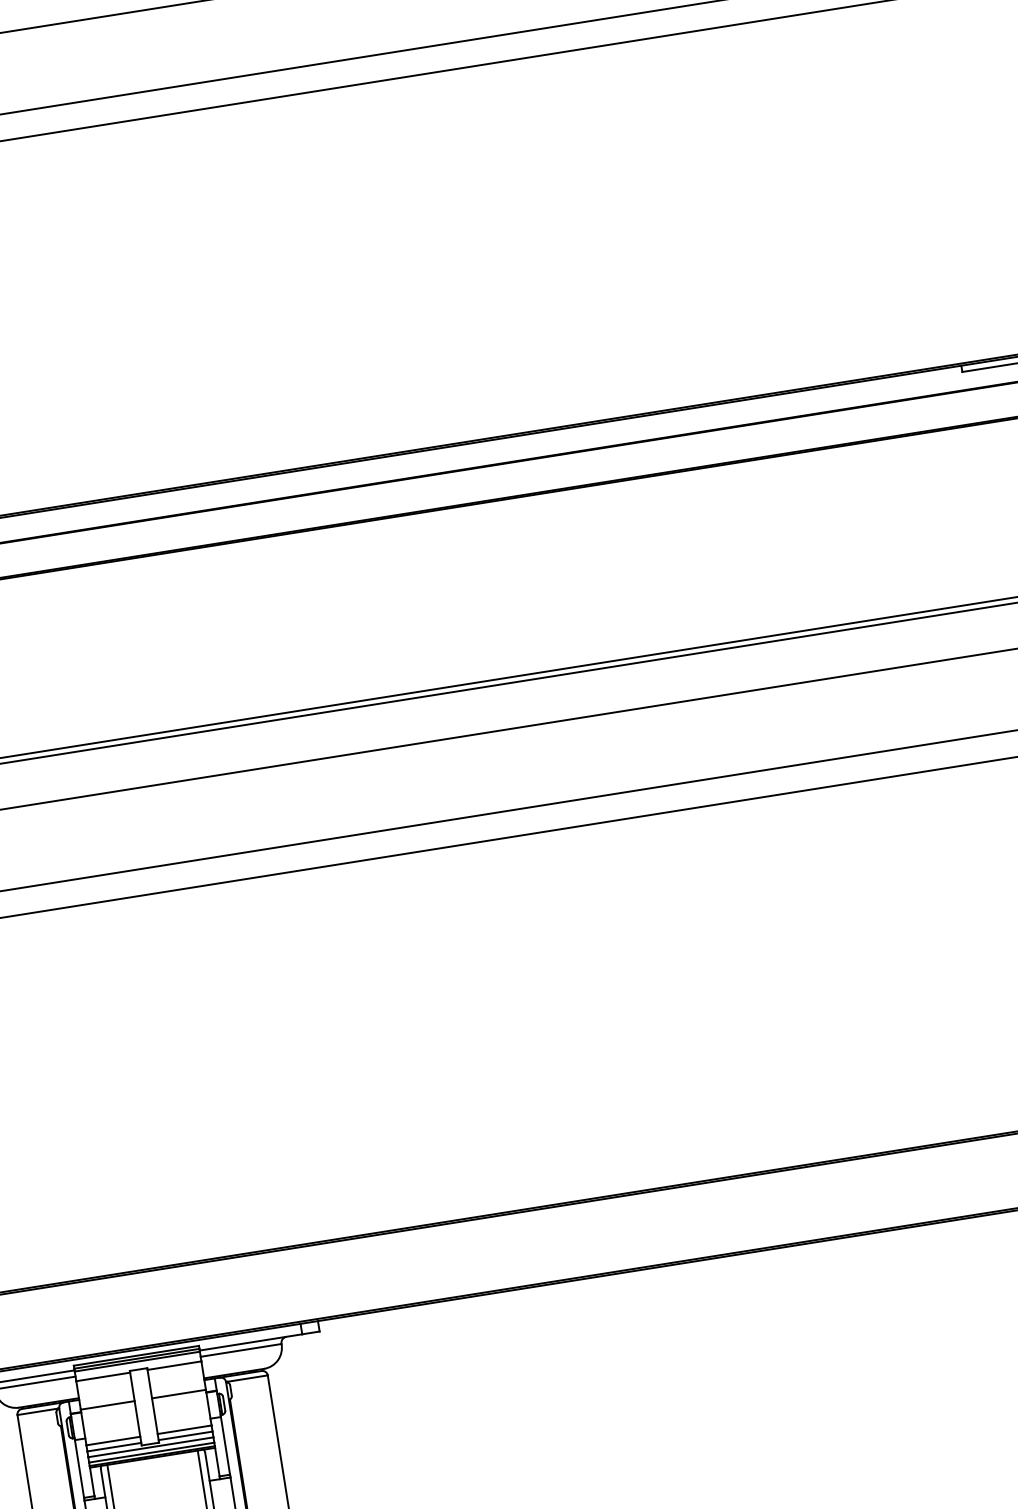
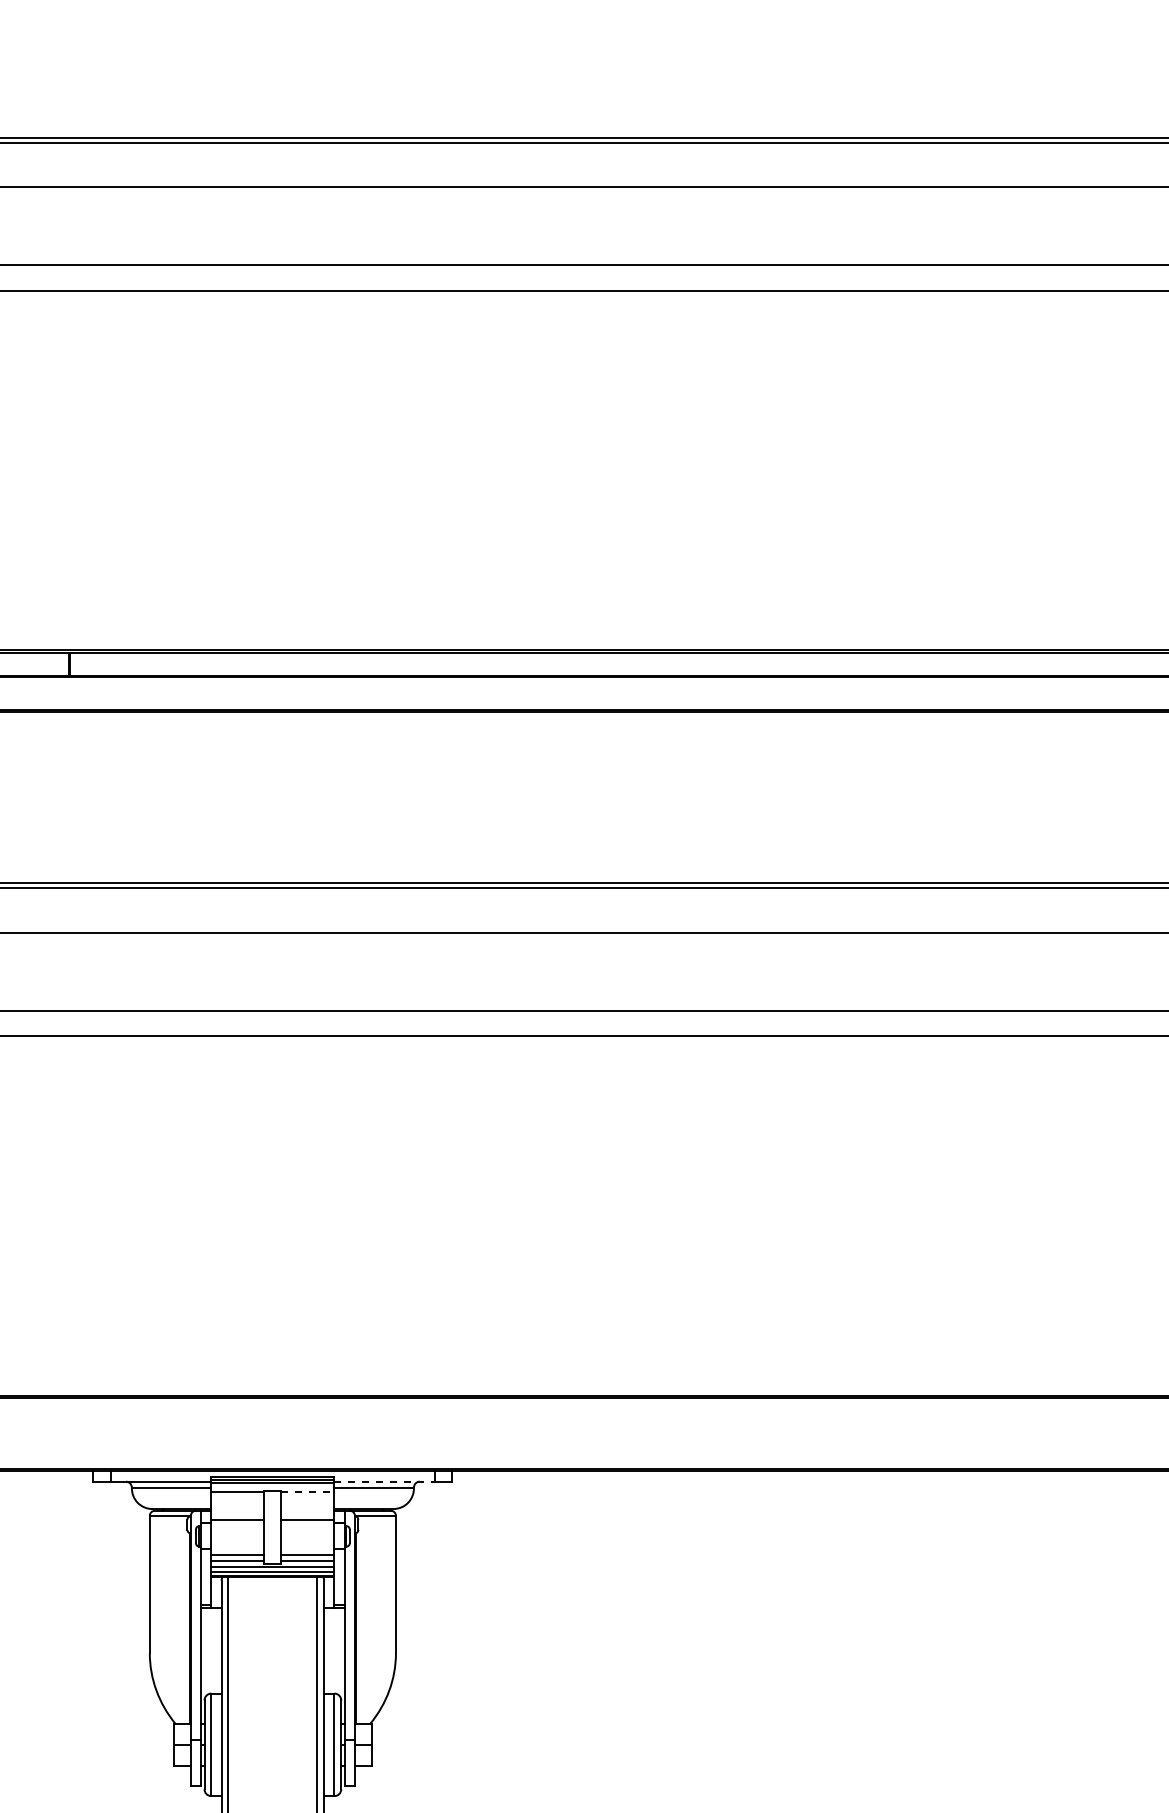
line: (251, 1342) -> (385, 1481), solid -> dashed
line: (175, 1365) -> (308, 1492), solid -> dashed

